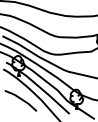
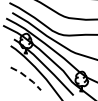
line: (22, 99) -> (27, 77), solid -> dashed

